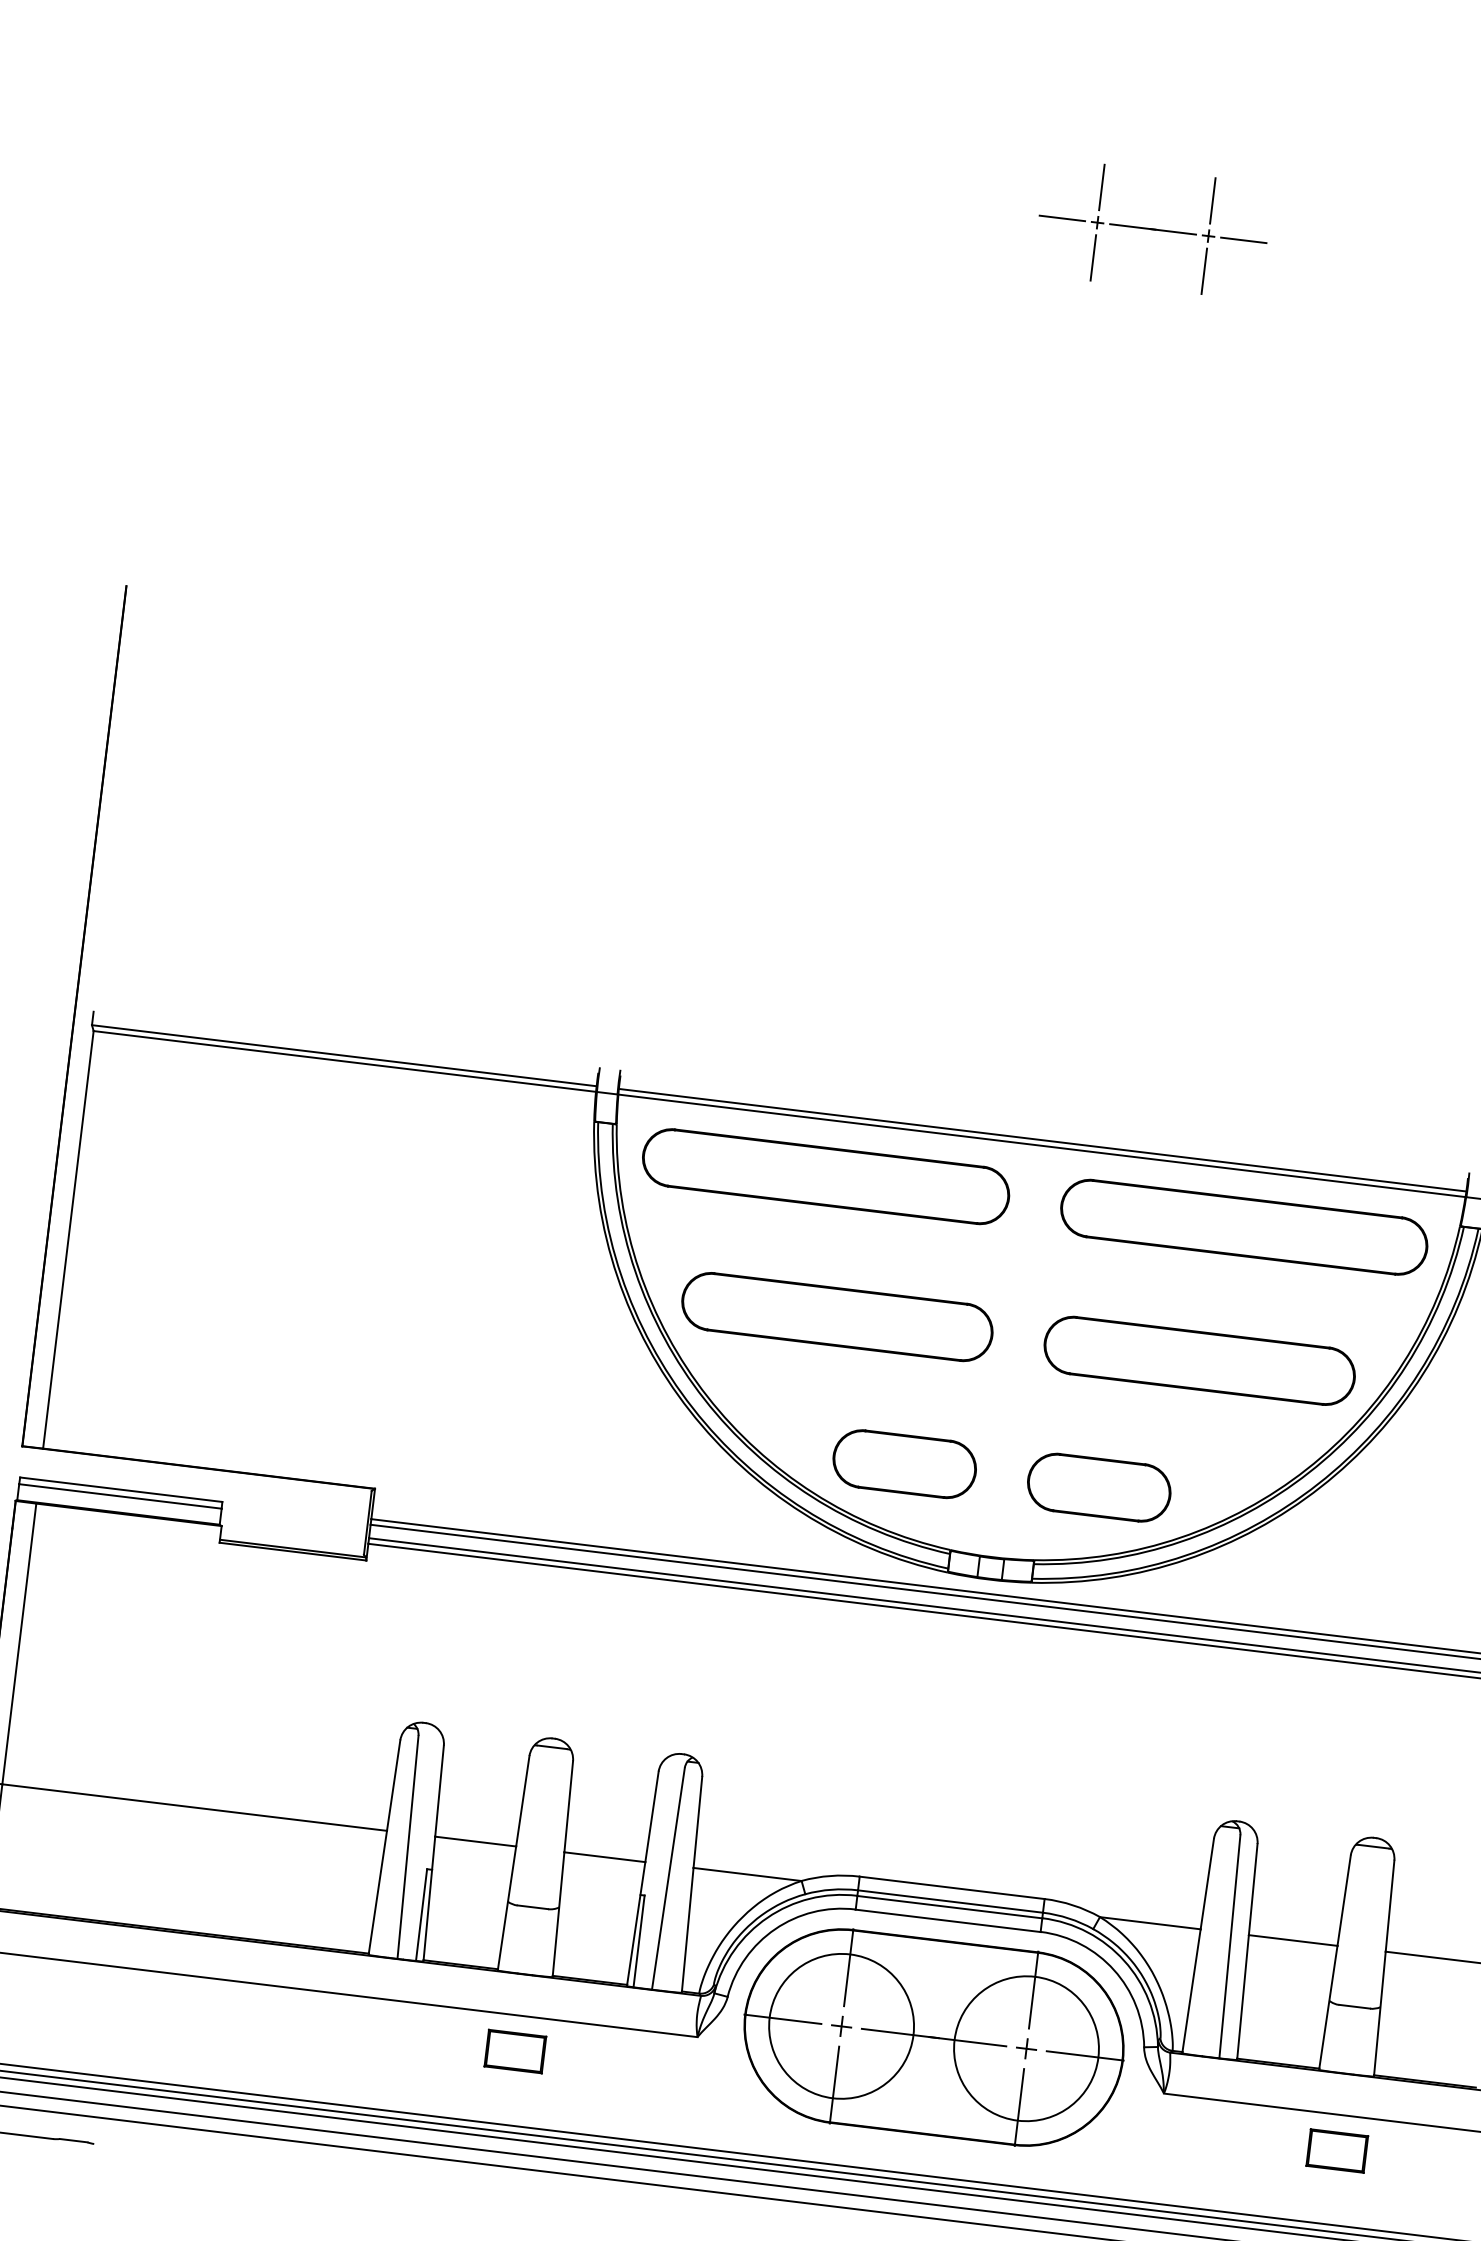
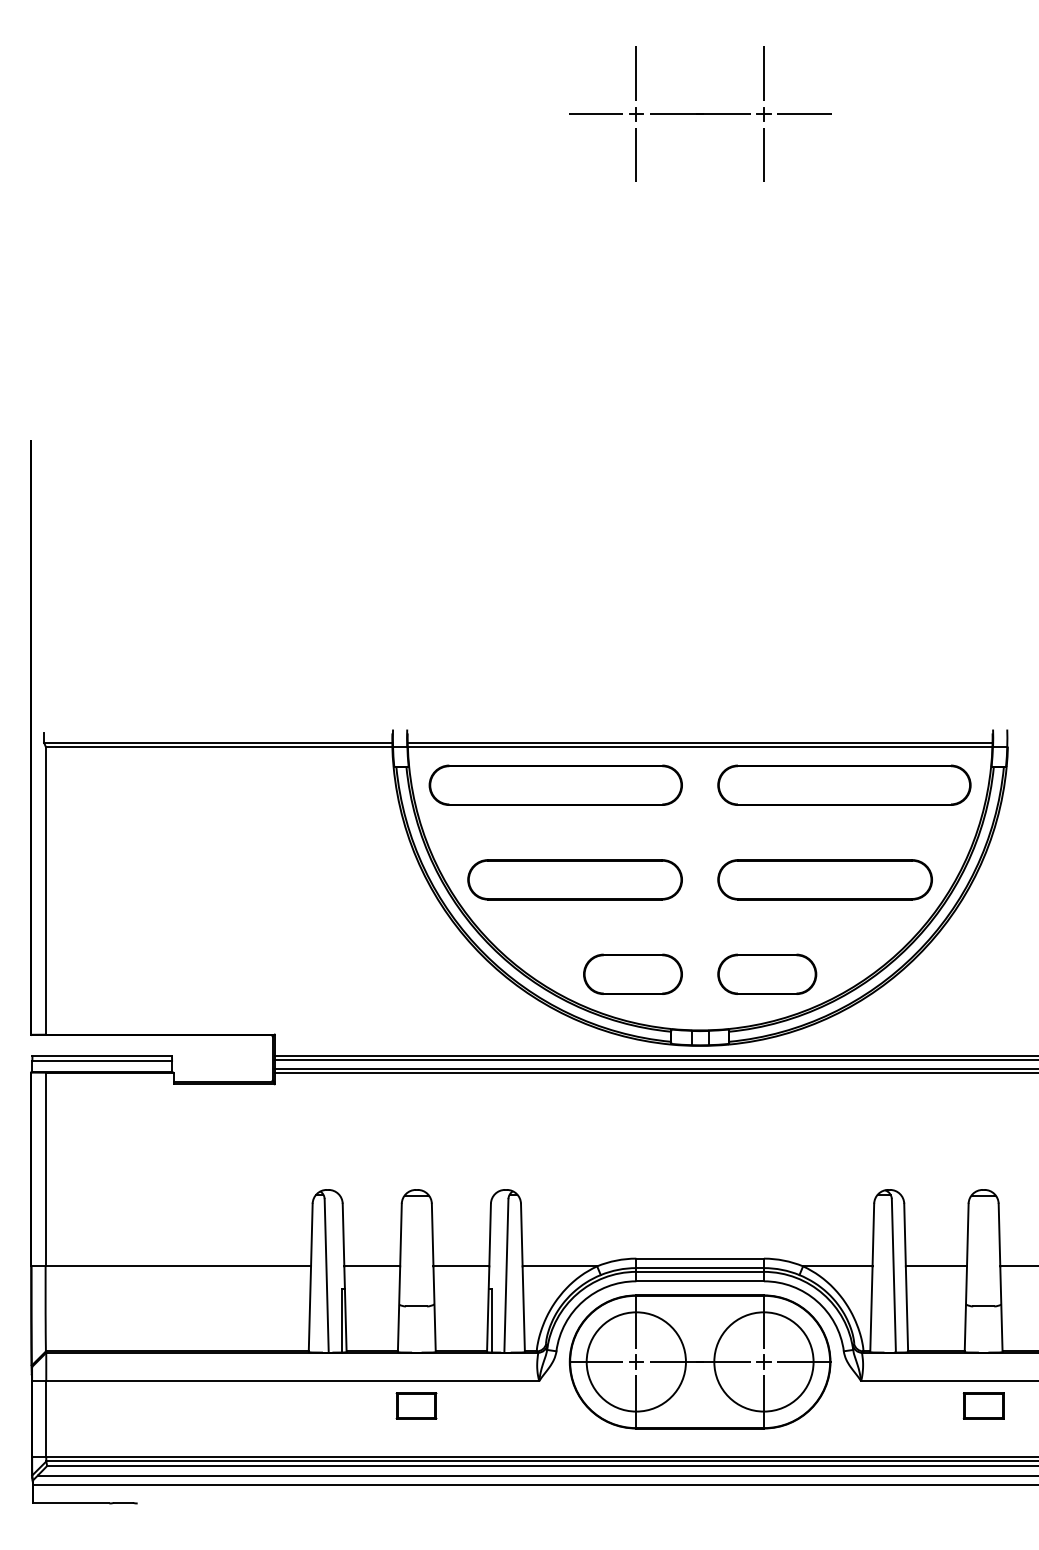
part: (1153, 228) -> (700, 113), size x1.67

